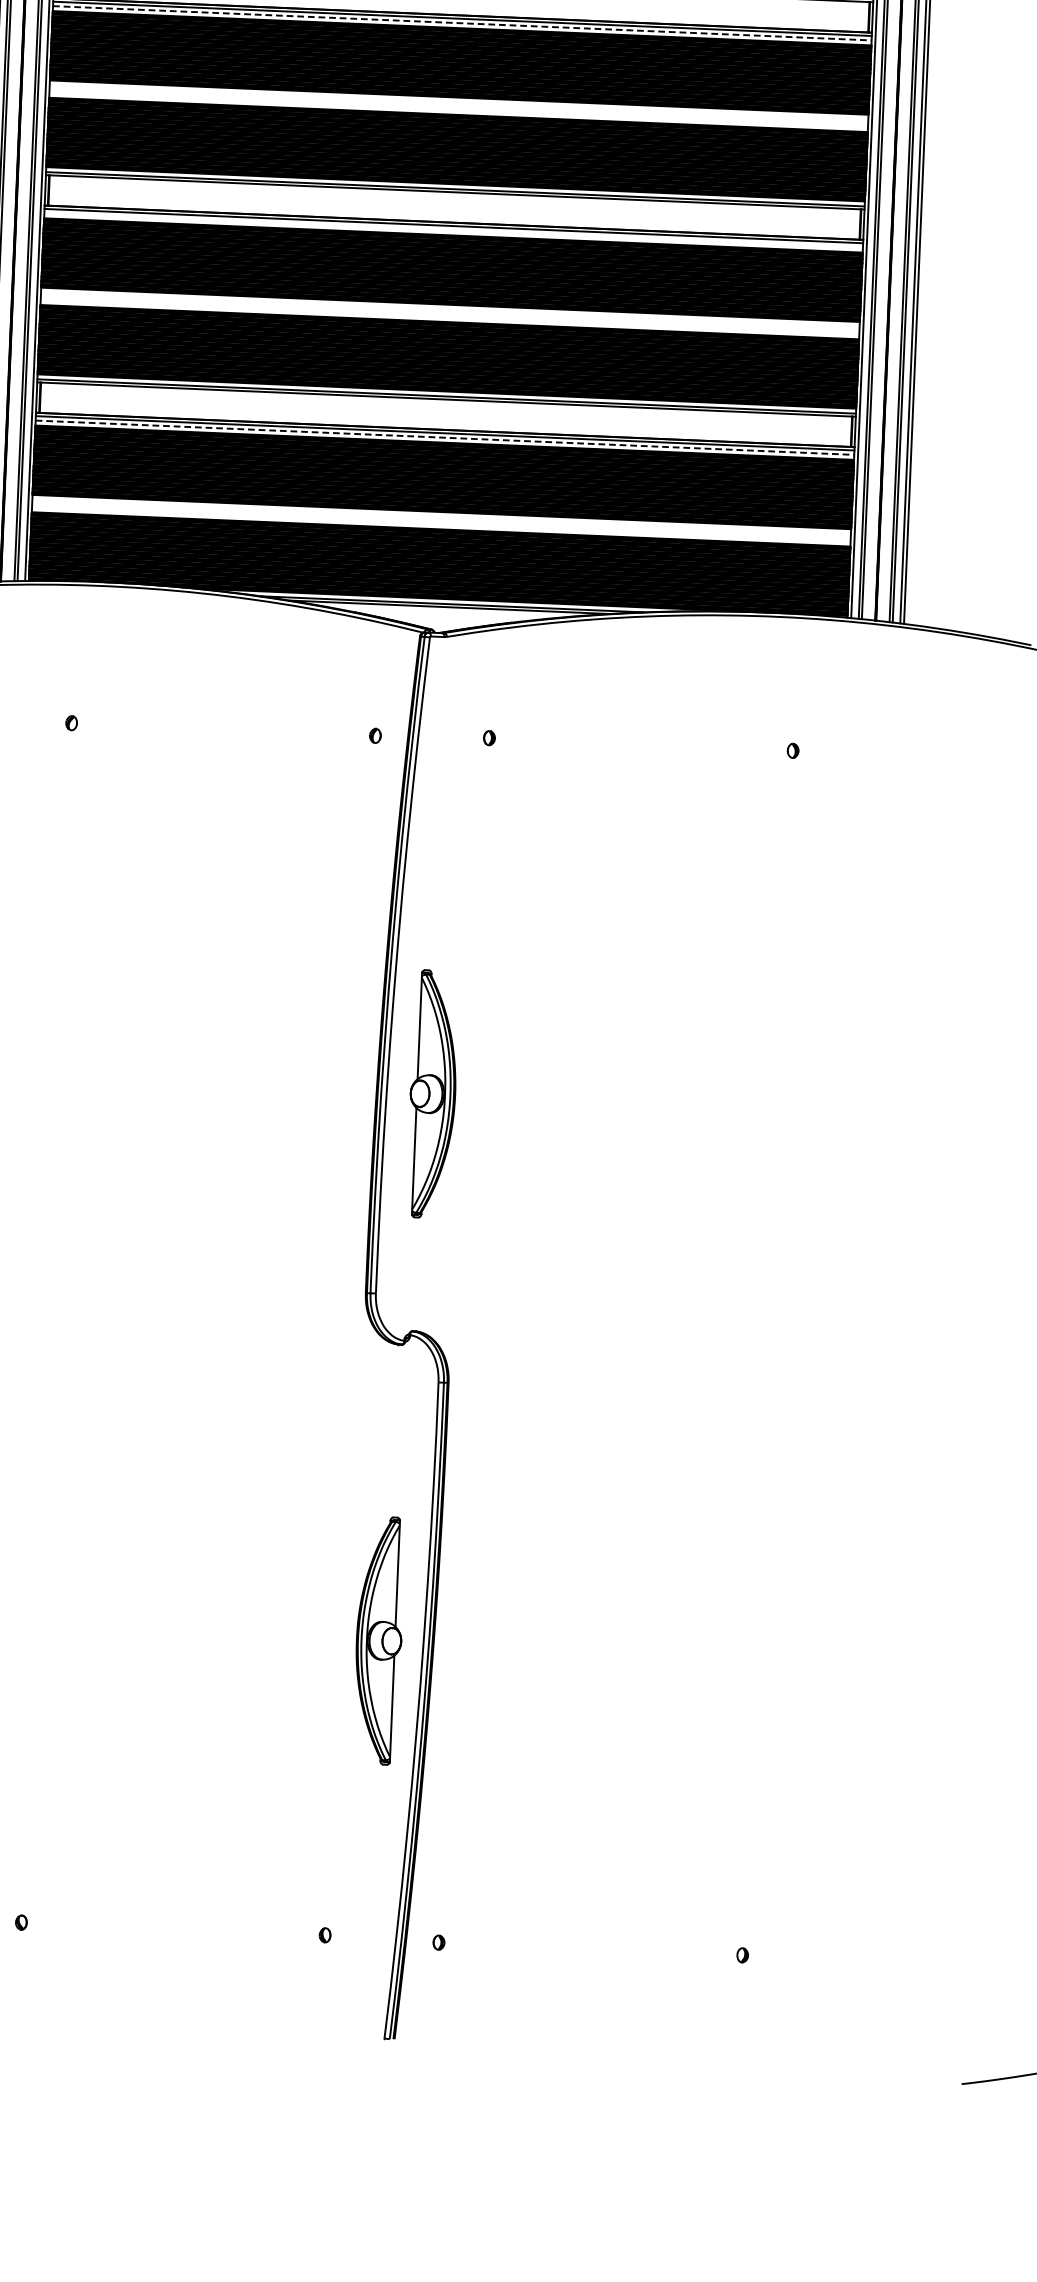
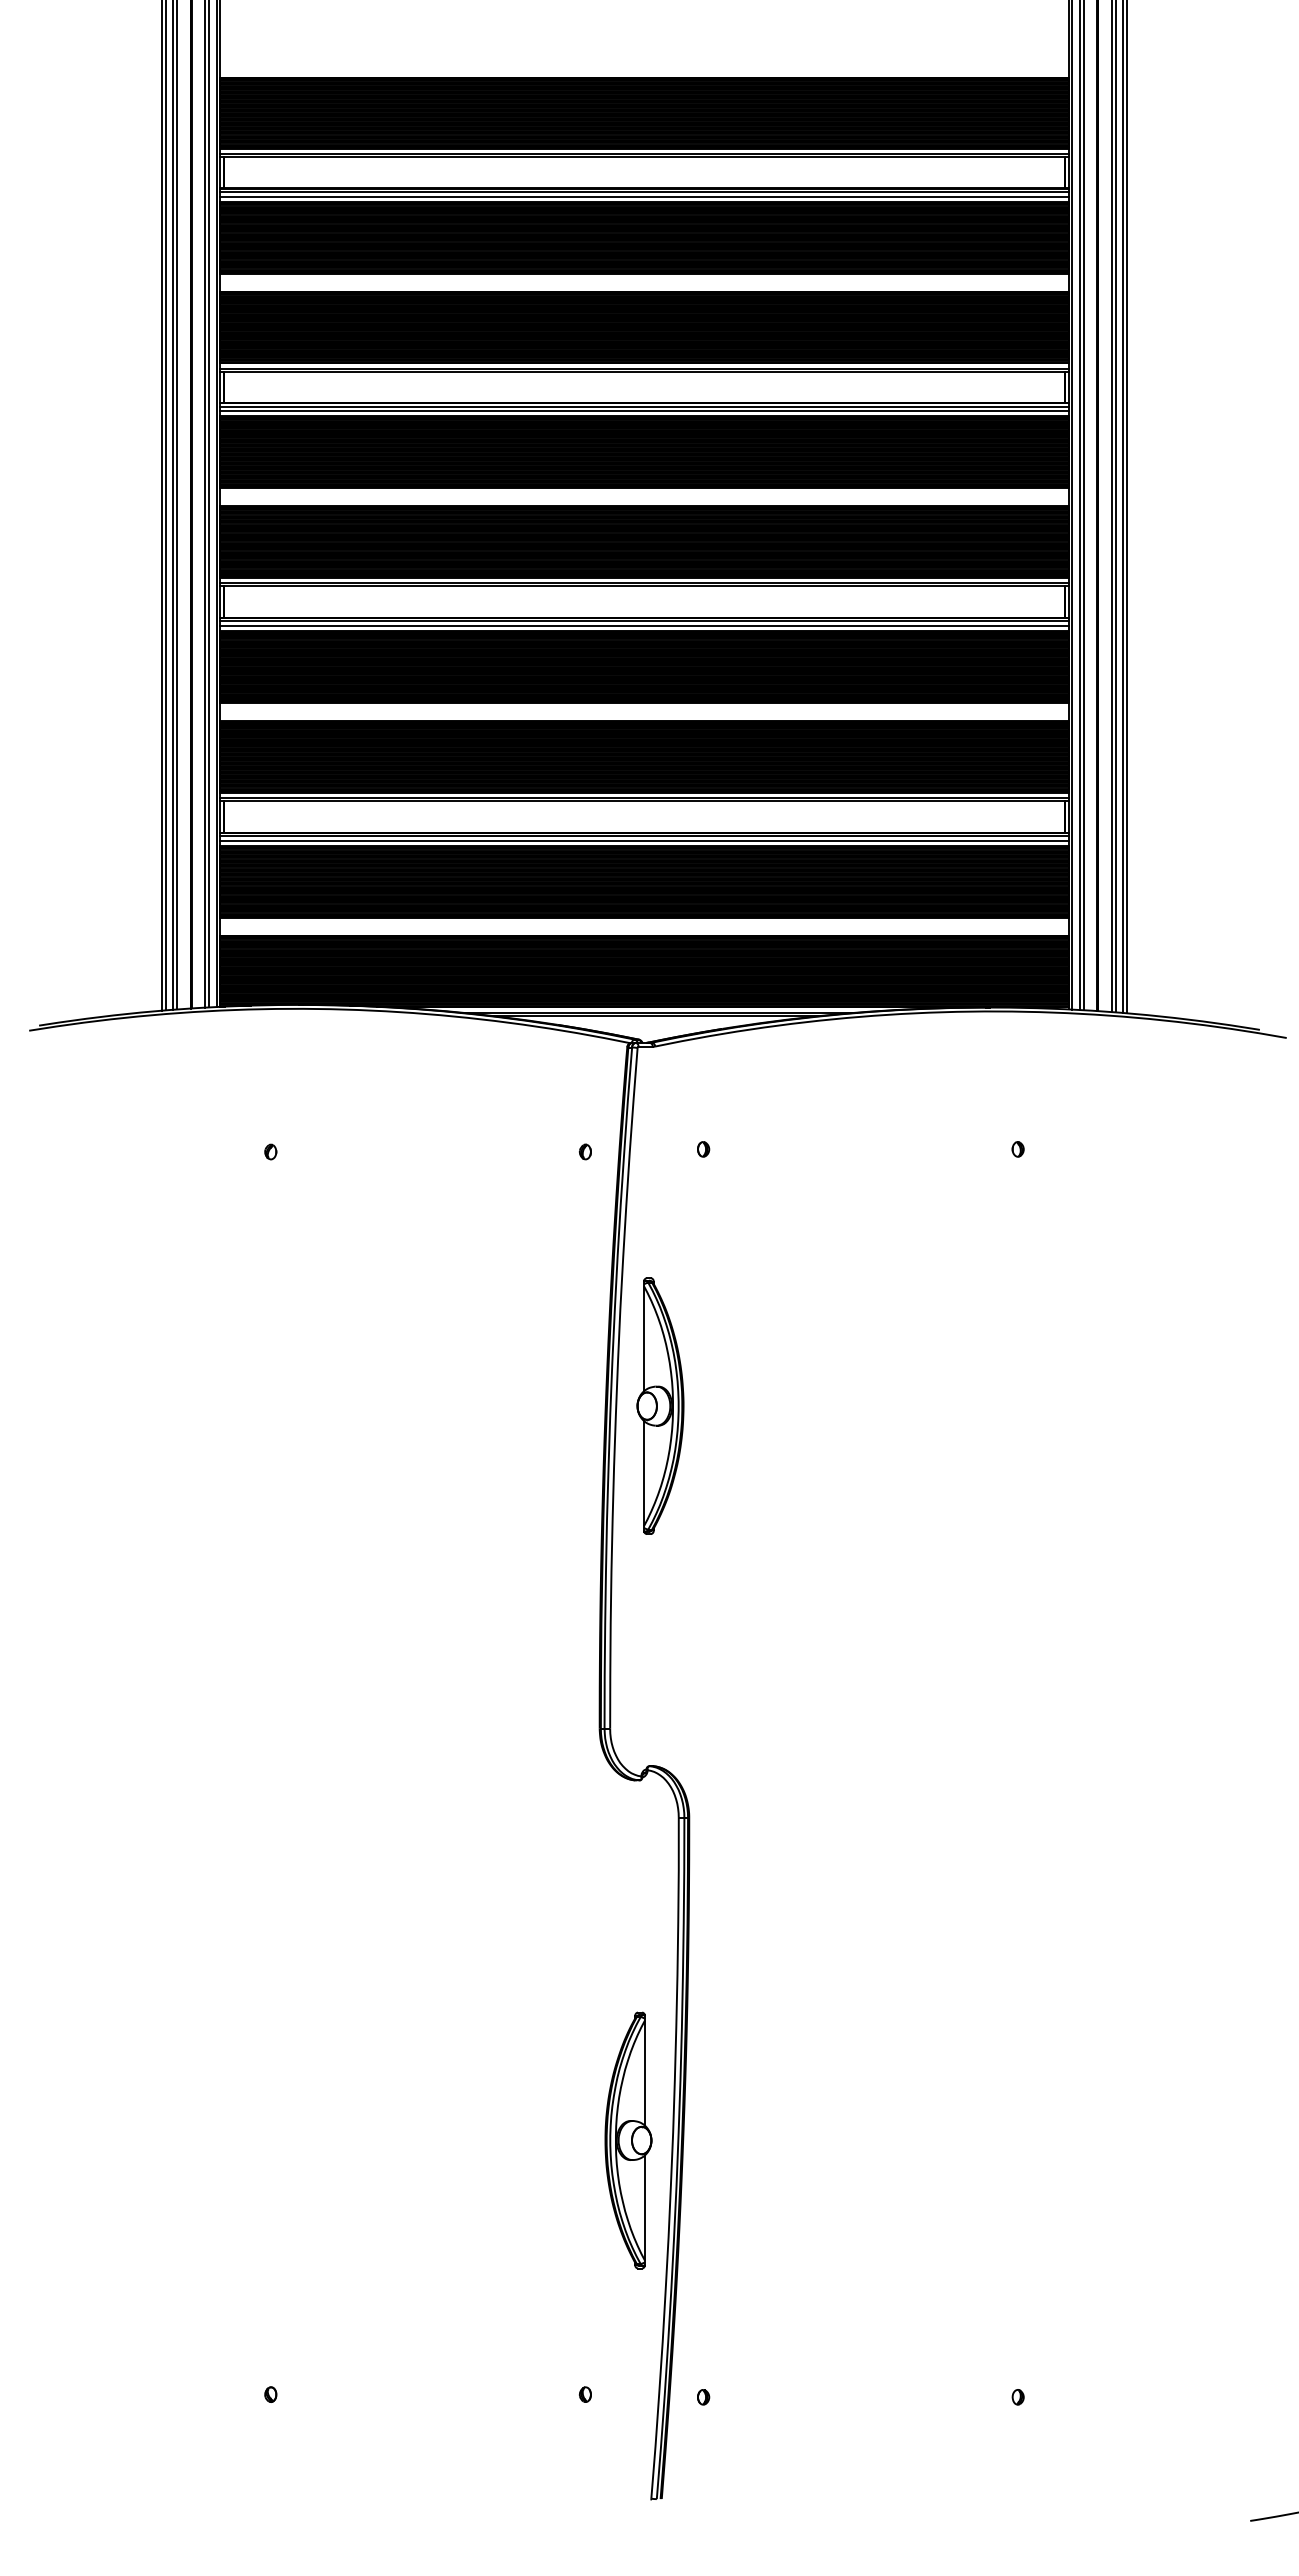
line: (462, 23) -> (644, 411), dashed -> solid
line: (453, 230) -> (644, 625), added
line: (444, 437) -> (644, 840), dashed -> solid
part: (432, 1093) -> (660, 1405), moved
part: (379, 1640) -> (628, 2140), moved

